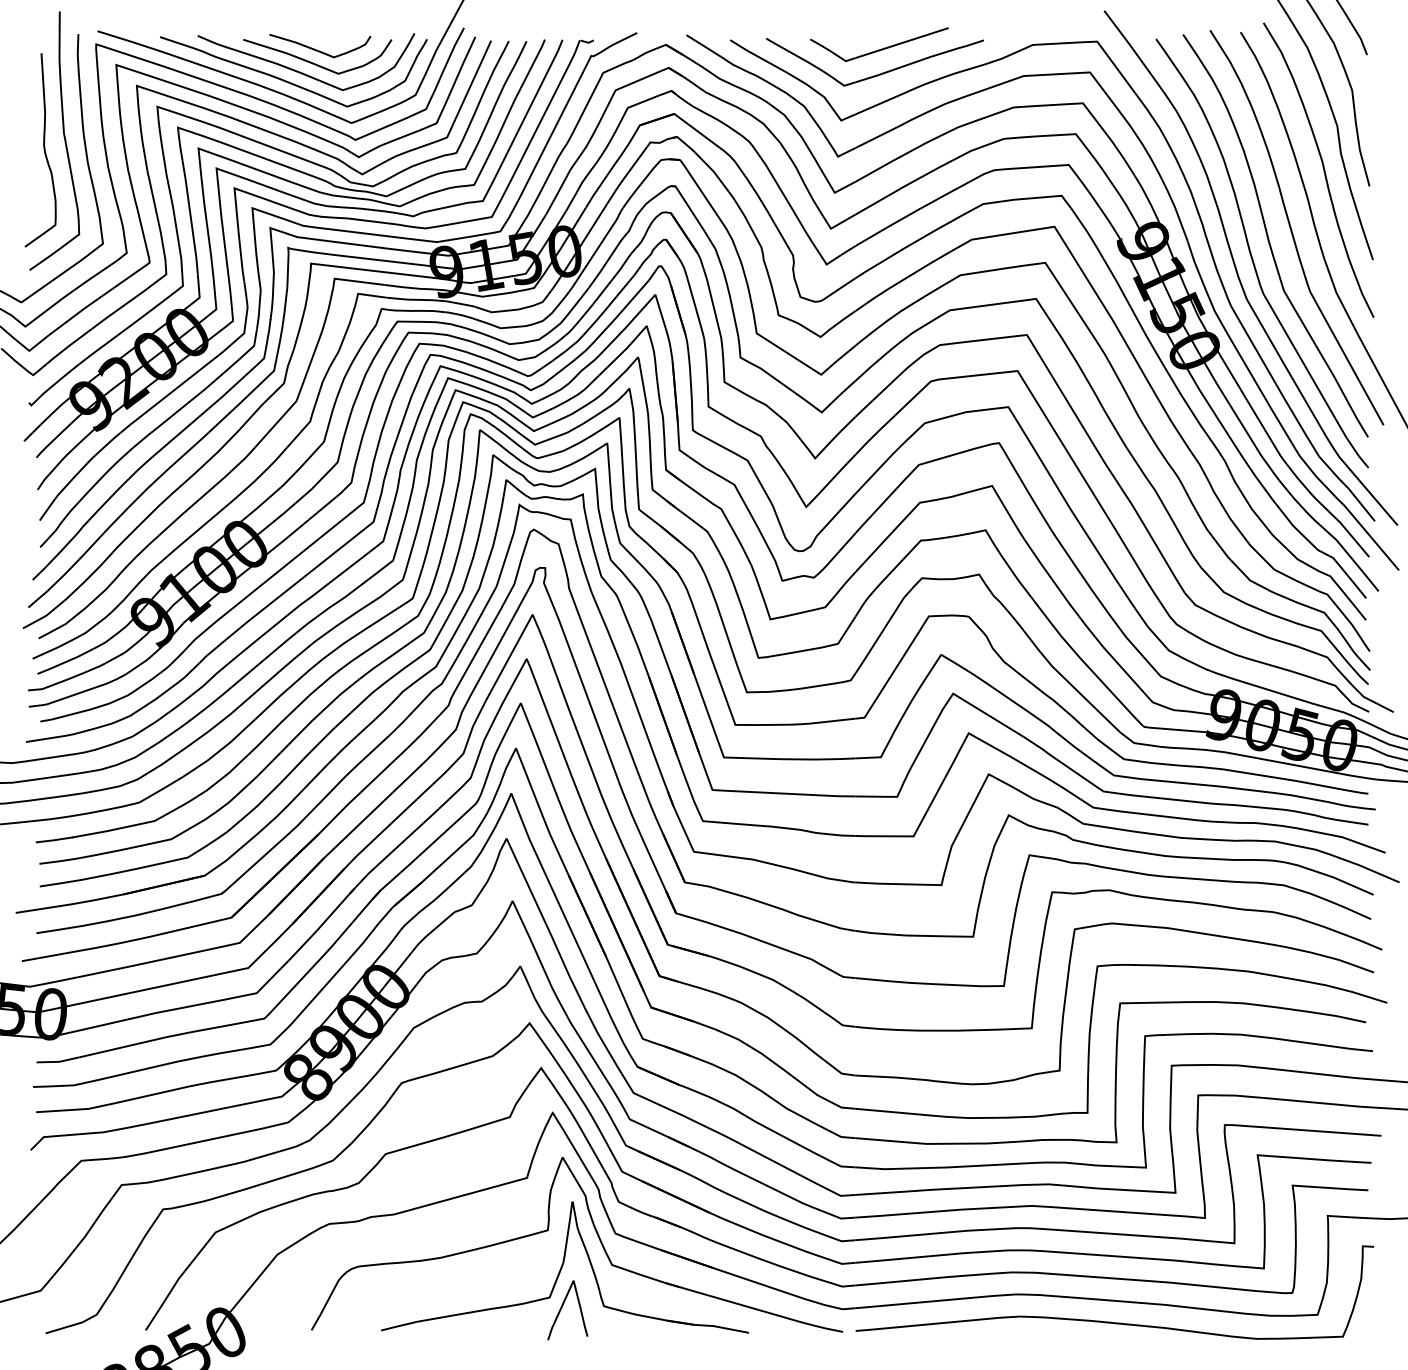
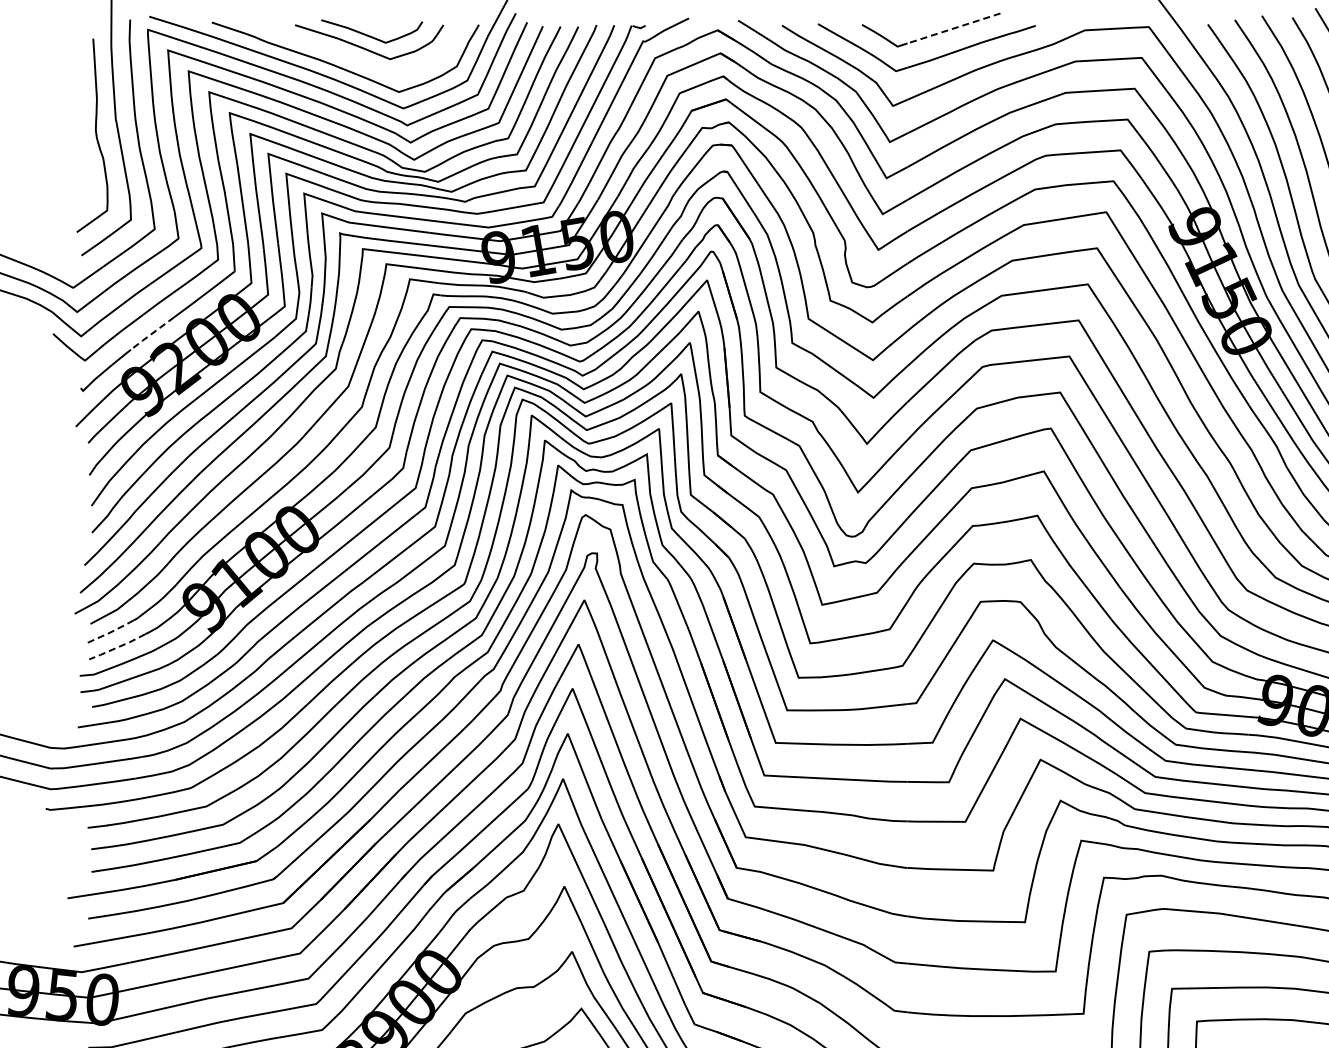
line: (902, 43) -> (954, 28), solid -> dashed
curve: (302, 72) -> (354, 57), removed
line: (100, 348) -> (152, 333), solid -> dashed
line: (58, 647) -> (110, 632), solid -> dashed
line: (65, 662) -> (117, 647), solid -> dashed

